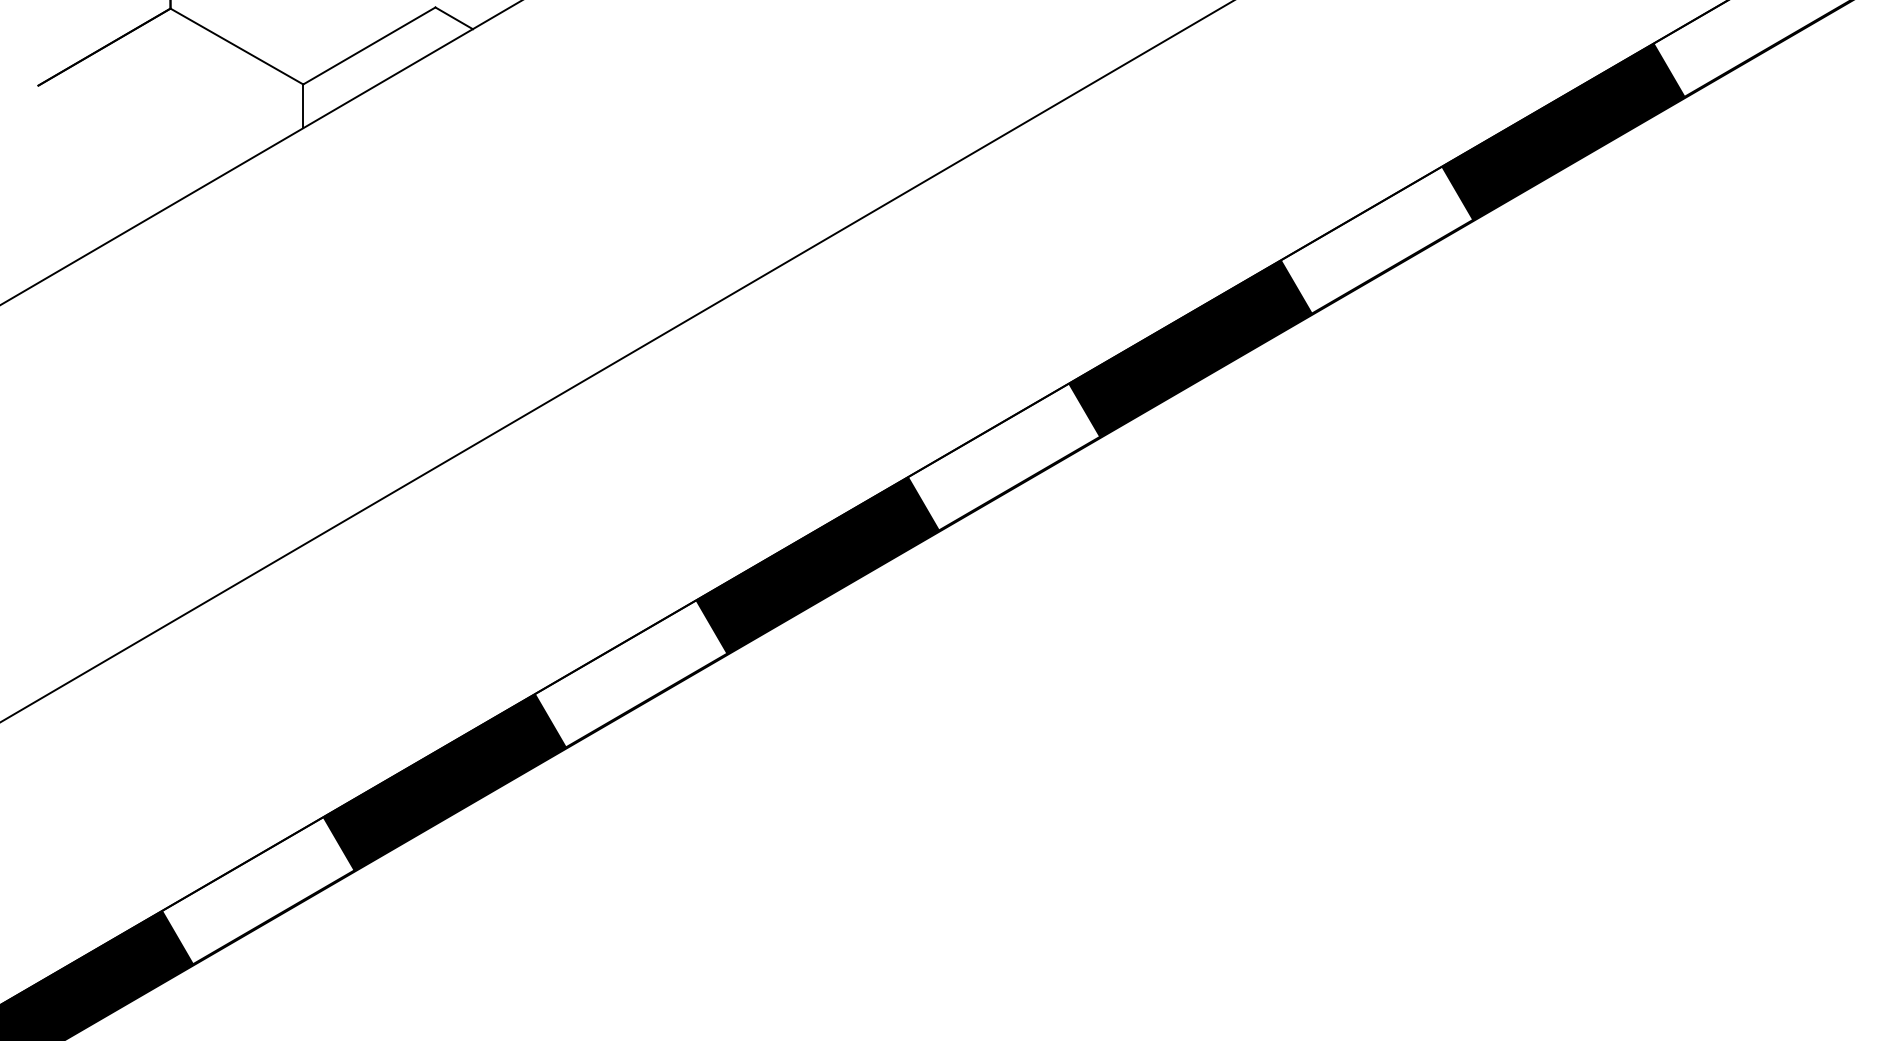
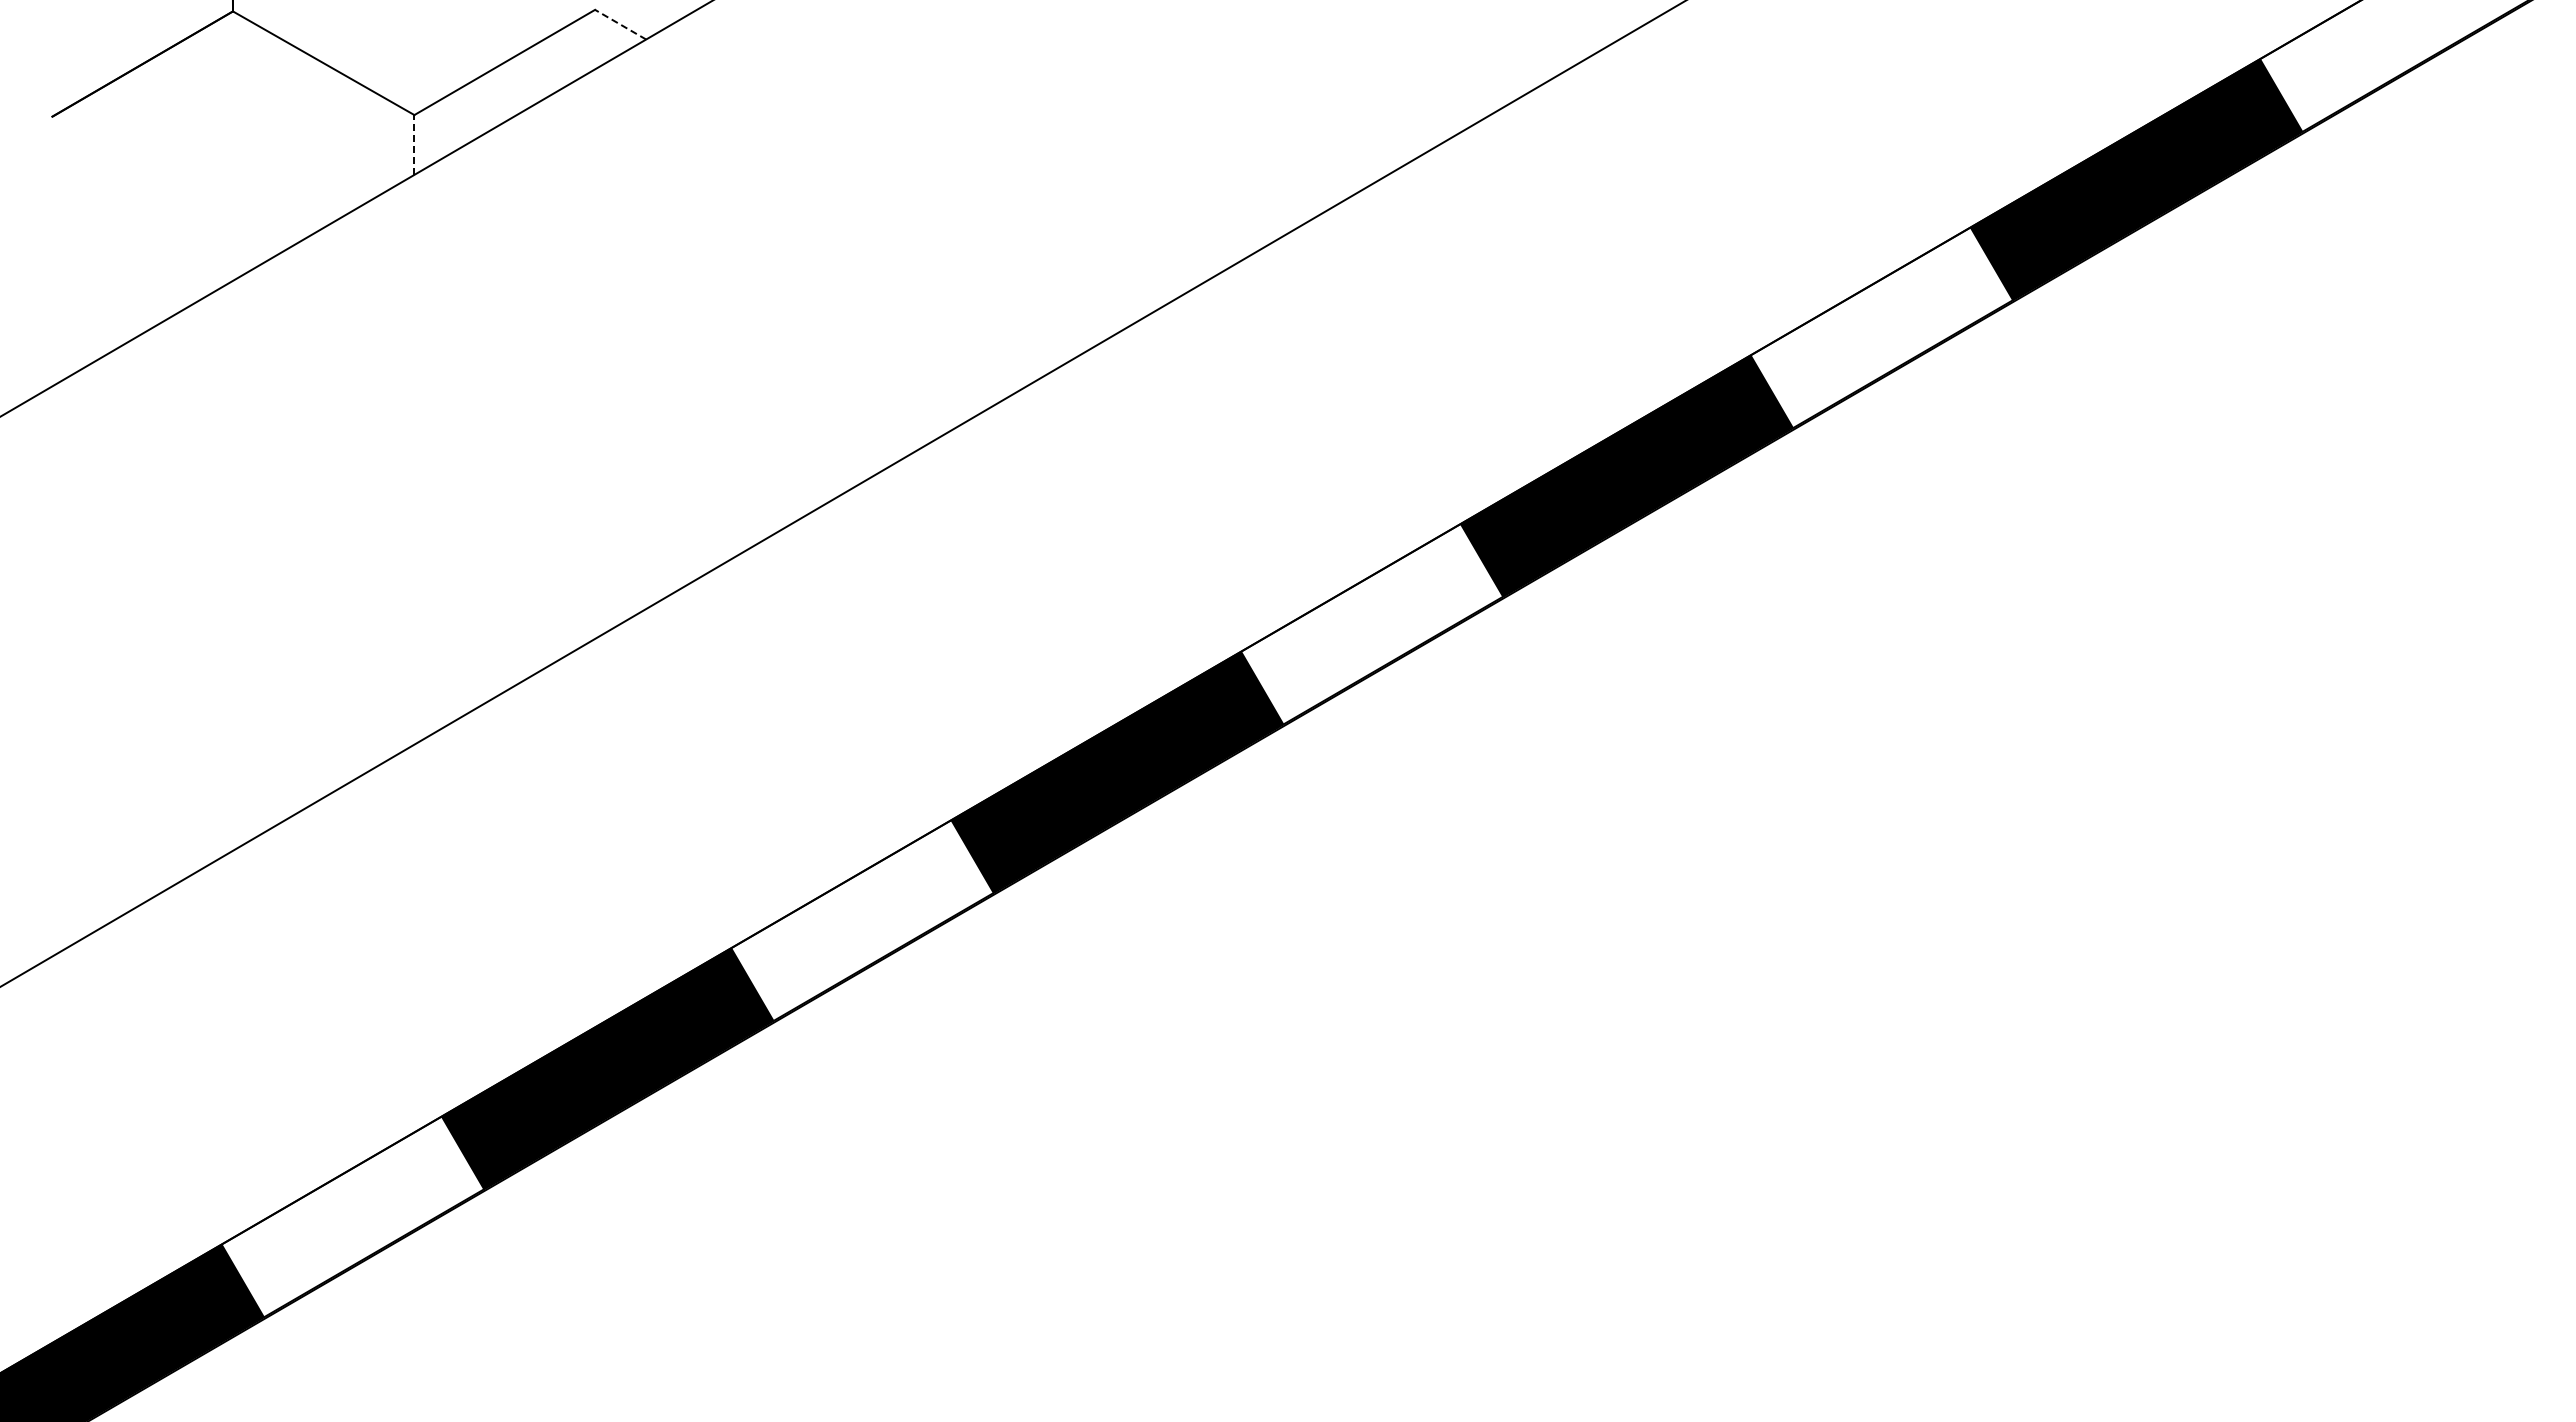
line: (454, 18) -> (620, 24), solid -> dashed
line: (303, 105) -> (414, 144), solid -> dashed

